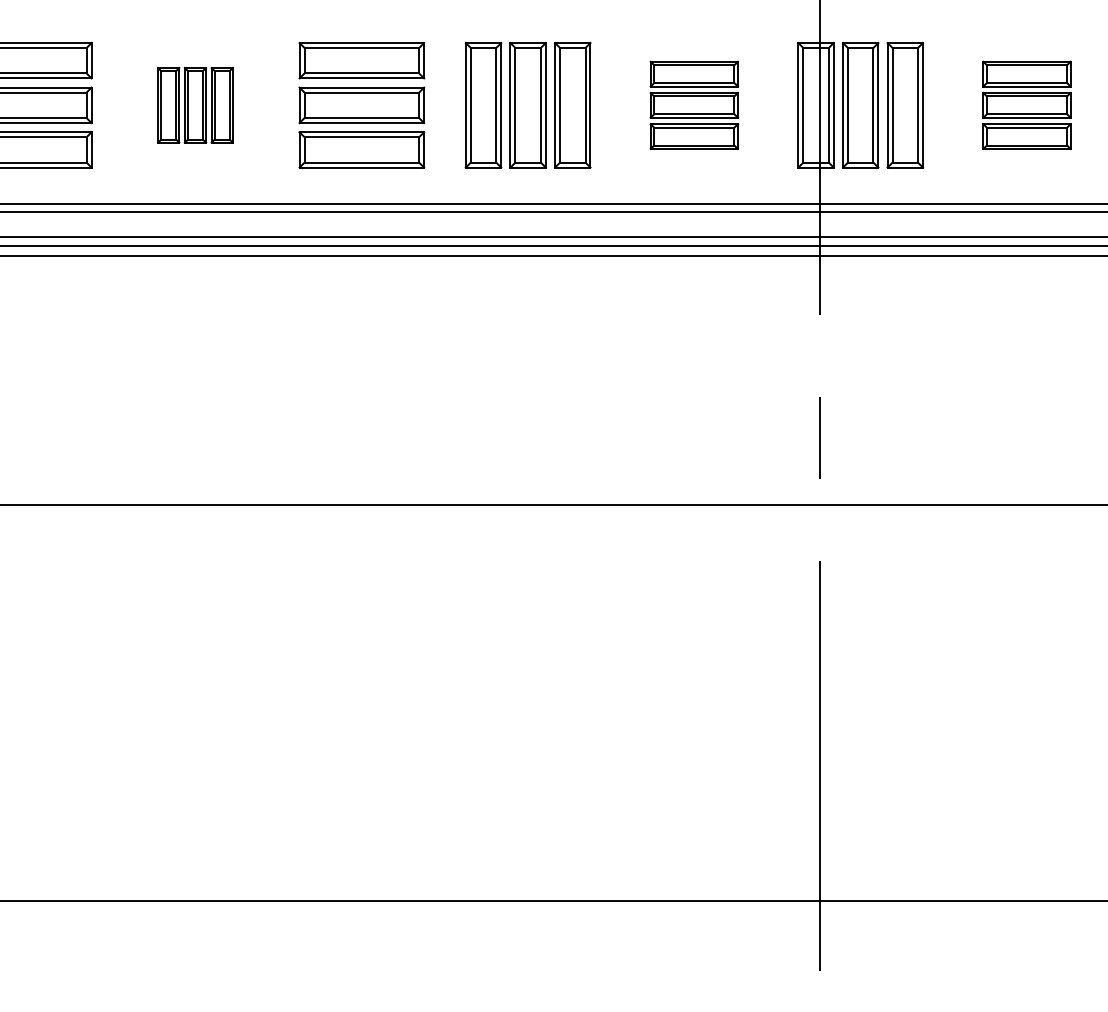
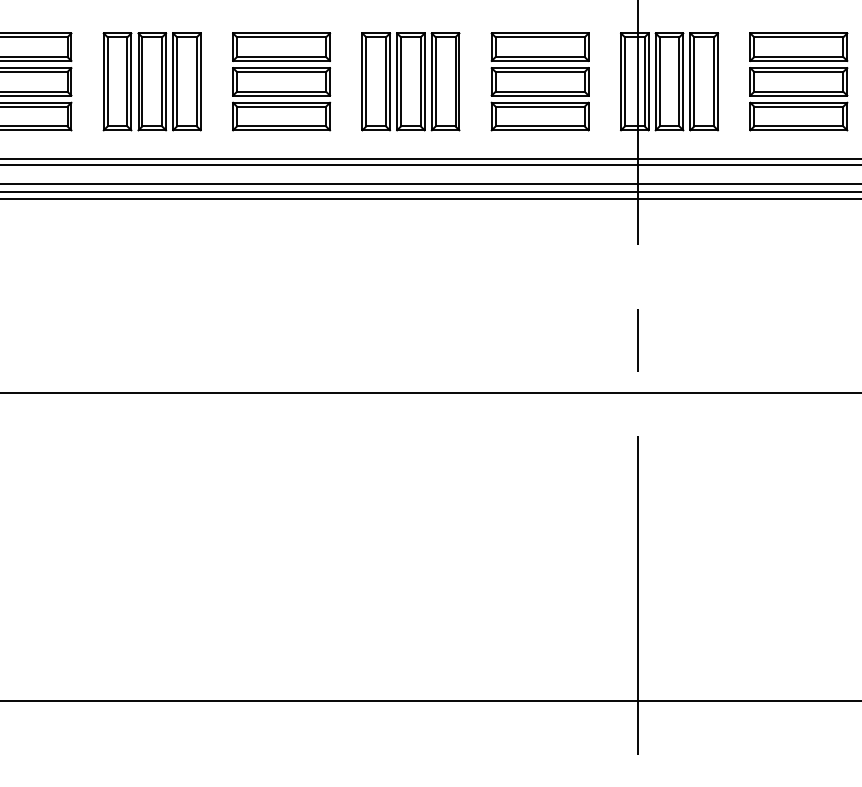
part: (194, 104) -> (151, 81), size x1.67
part: (693, 104) -> (539, 81), size x1.43
part: (1026, 104) -> (798, 81), size x1.43

